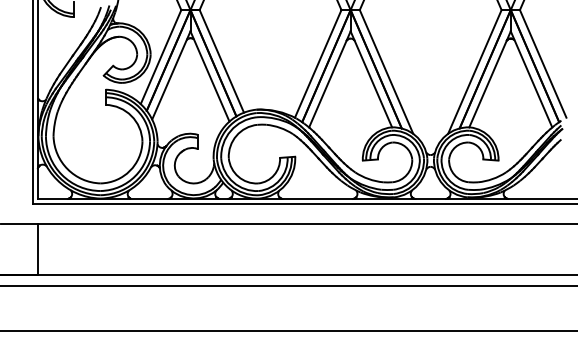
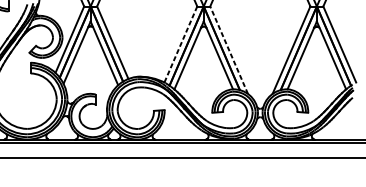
line: (318, 63) -> (181, 44), solid -> dashed
line: (386, 71) -> (229, 49), solid -> dashed

